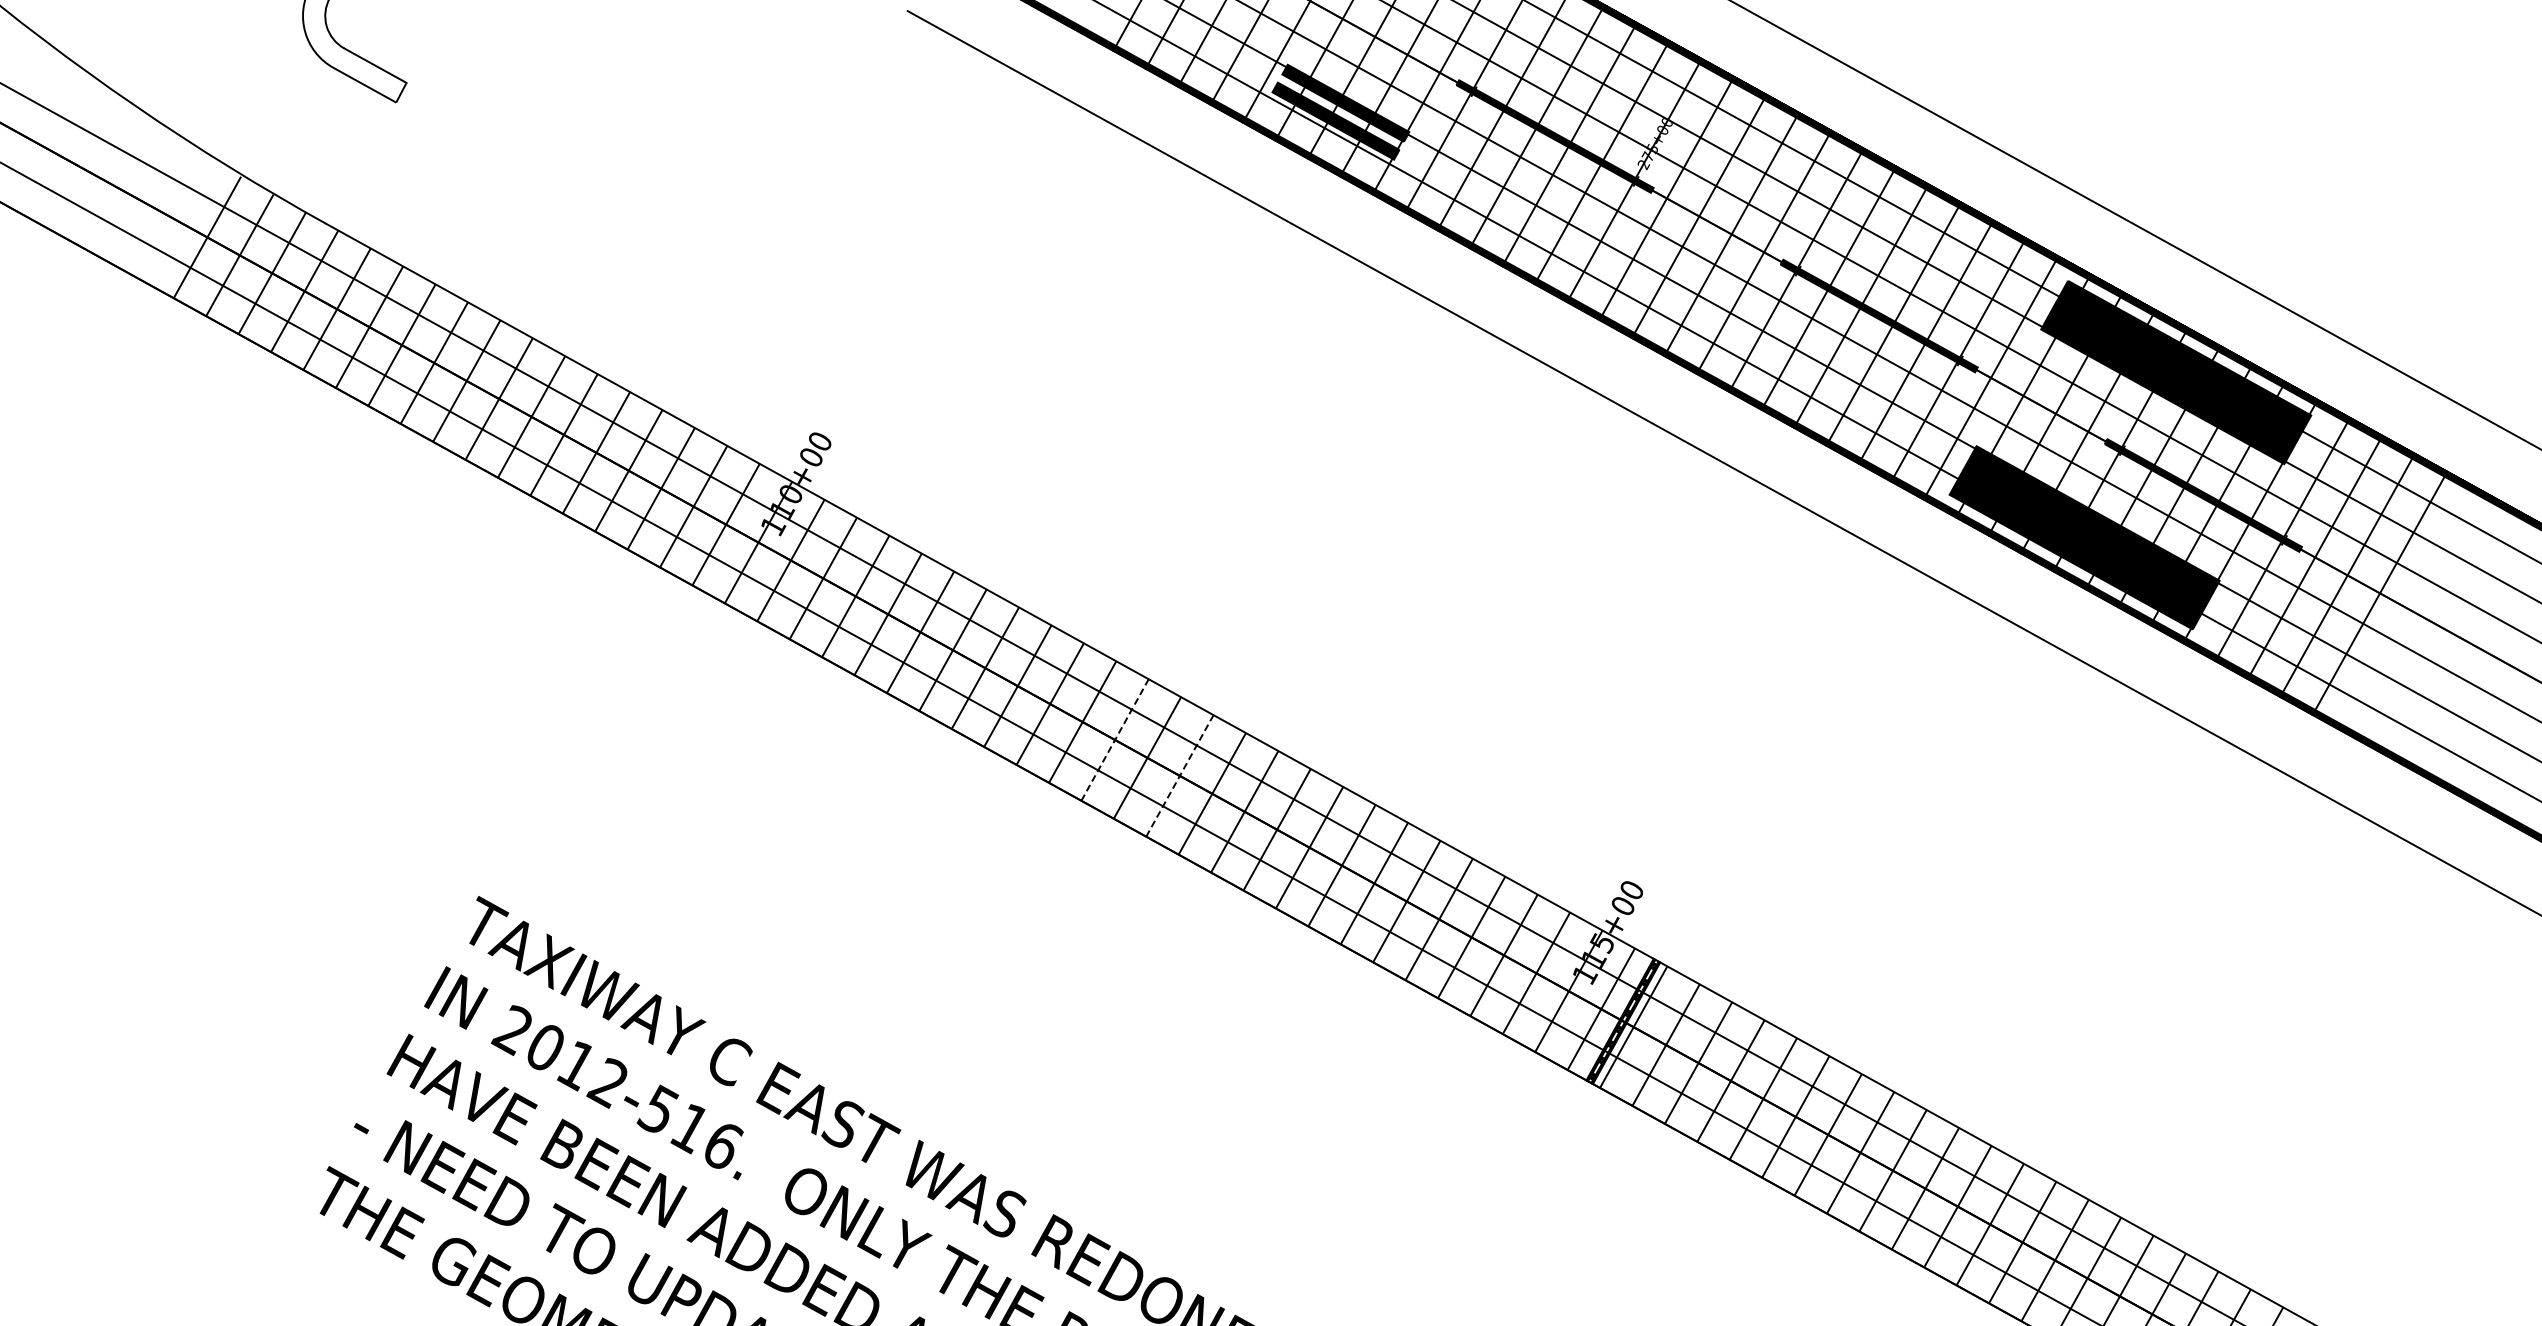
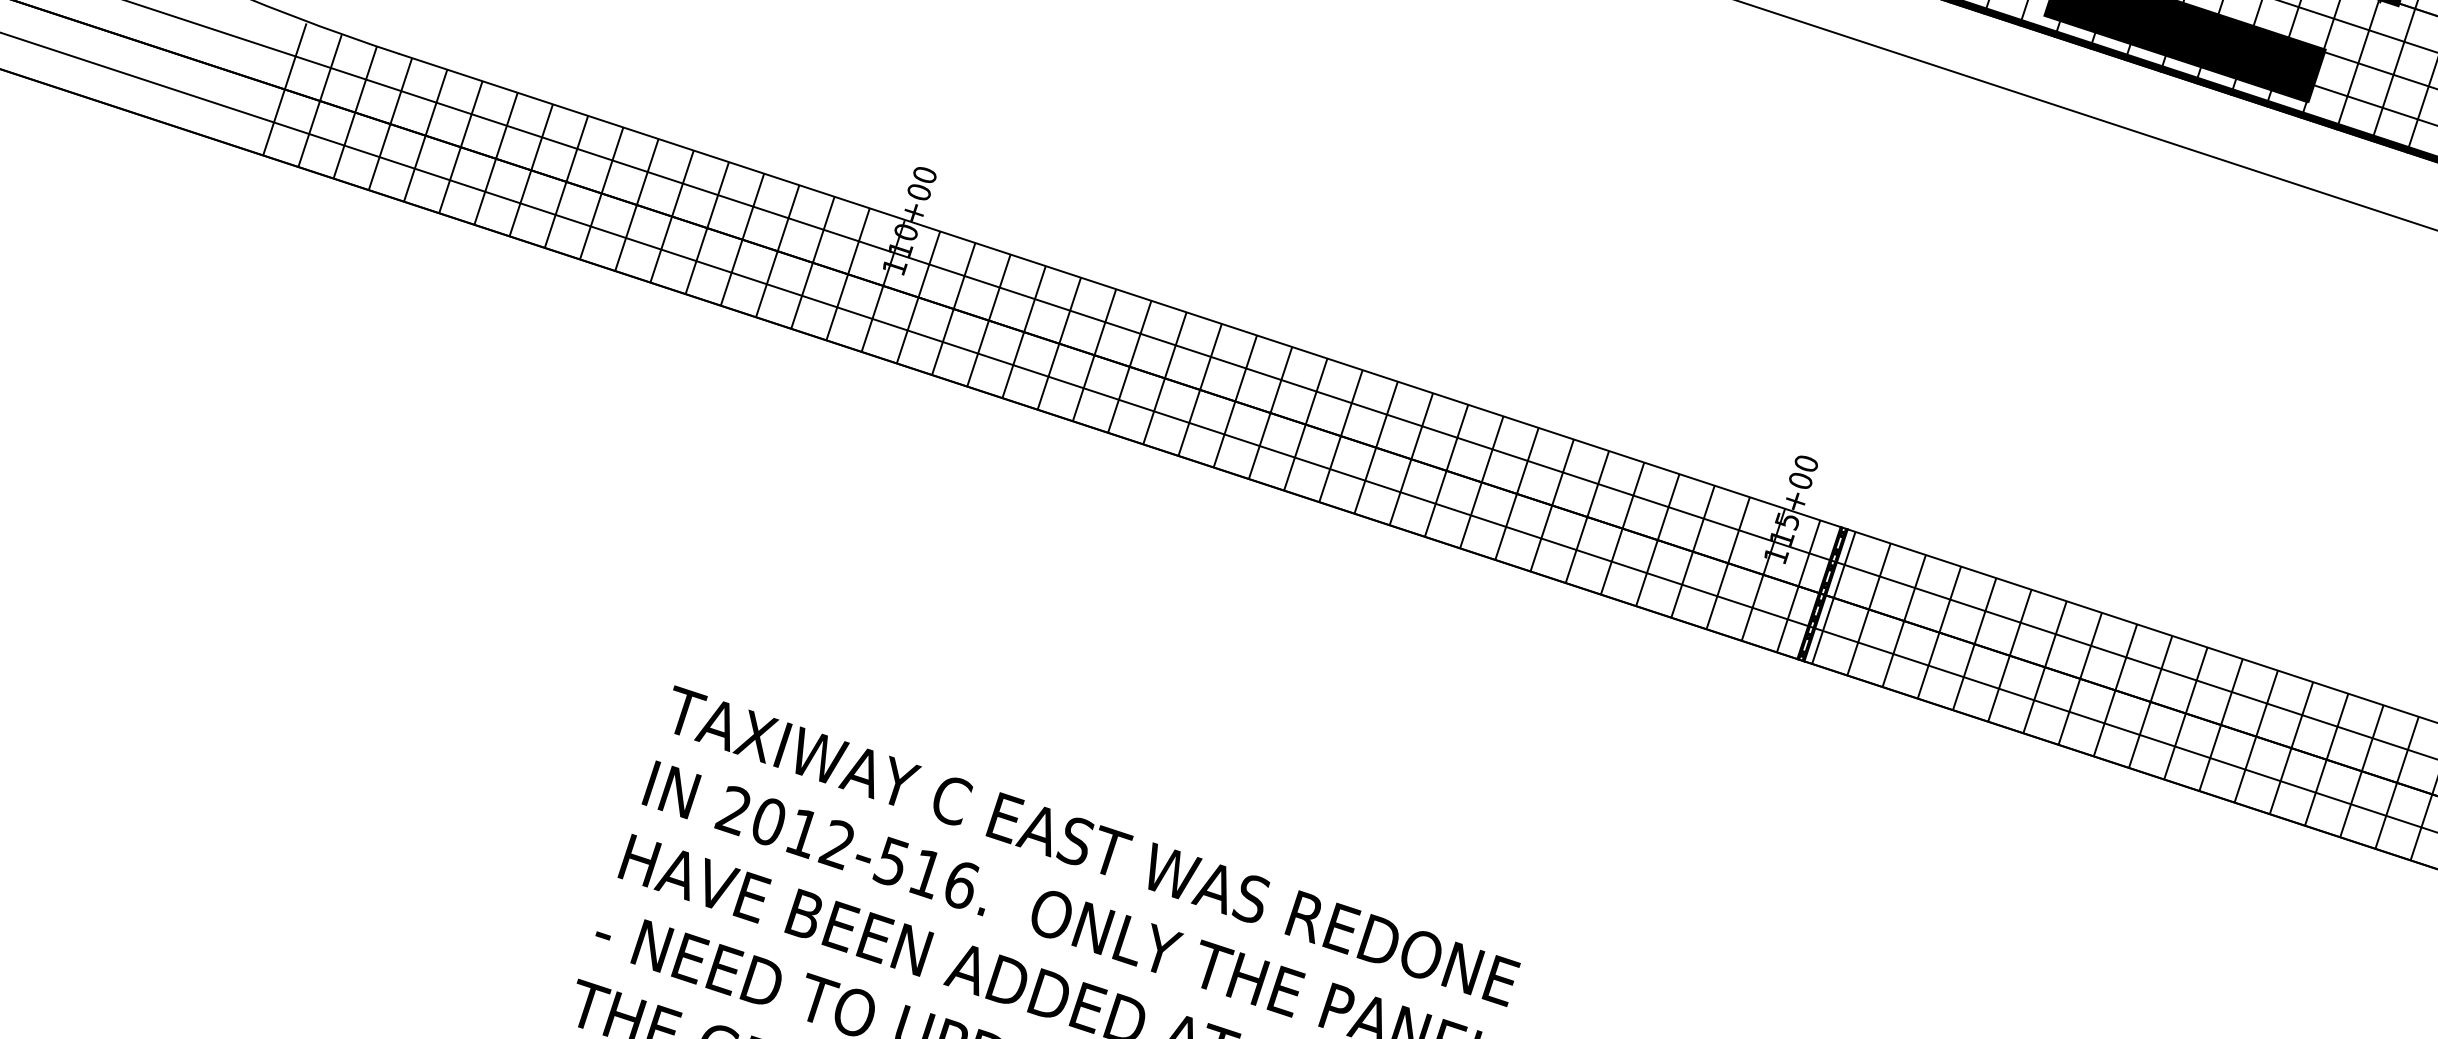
line: (1115, 739) -> (1270, 412), dashed -> solid
line: (1180, 775) -> (1341, 435), dashed -> solid

